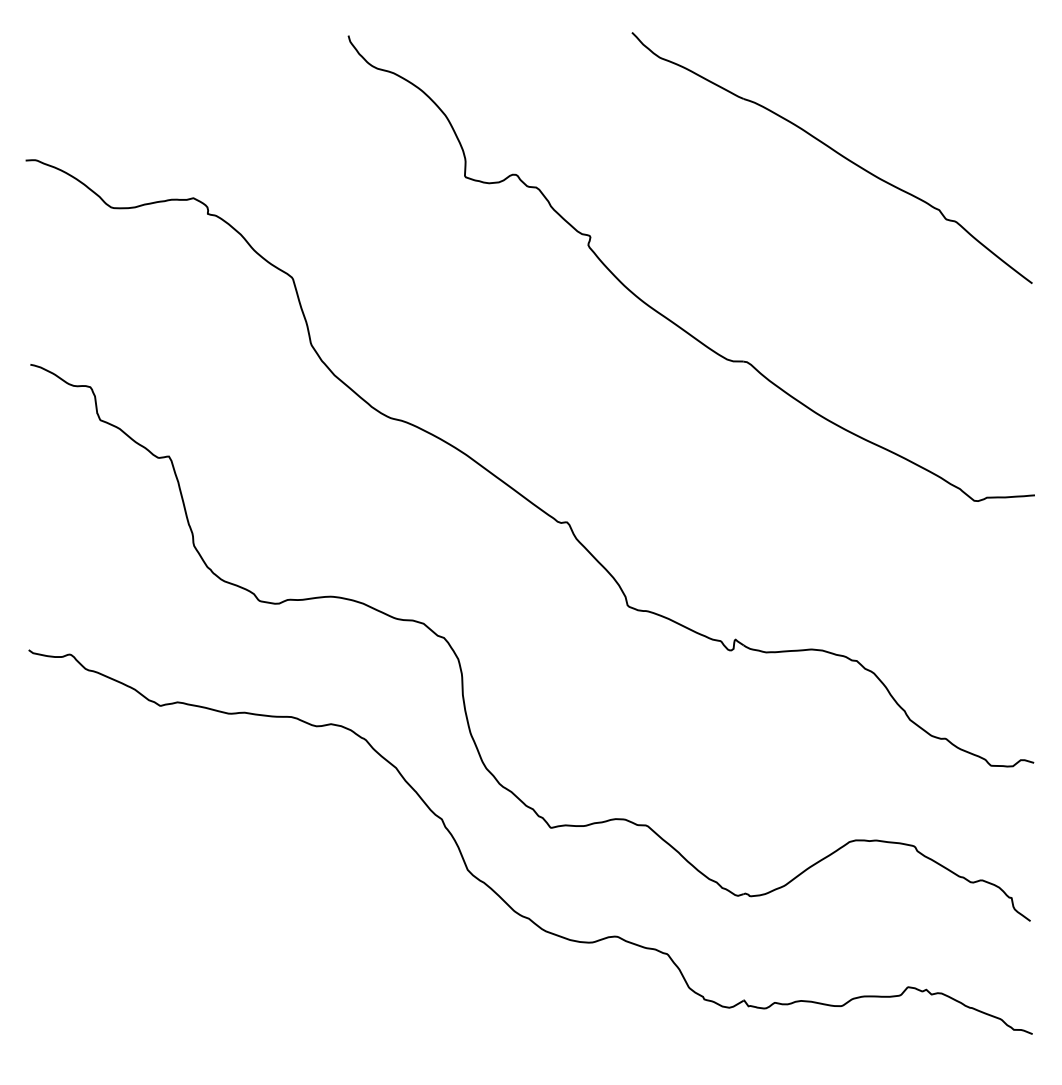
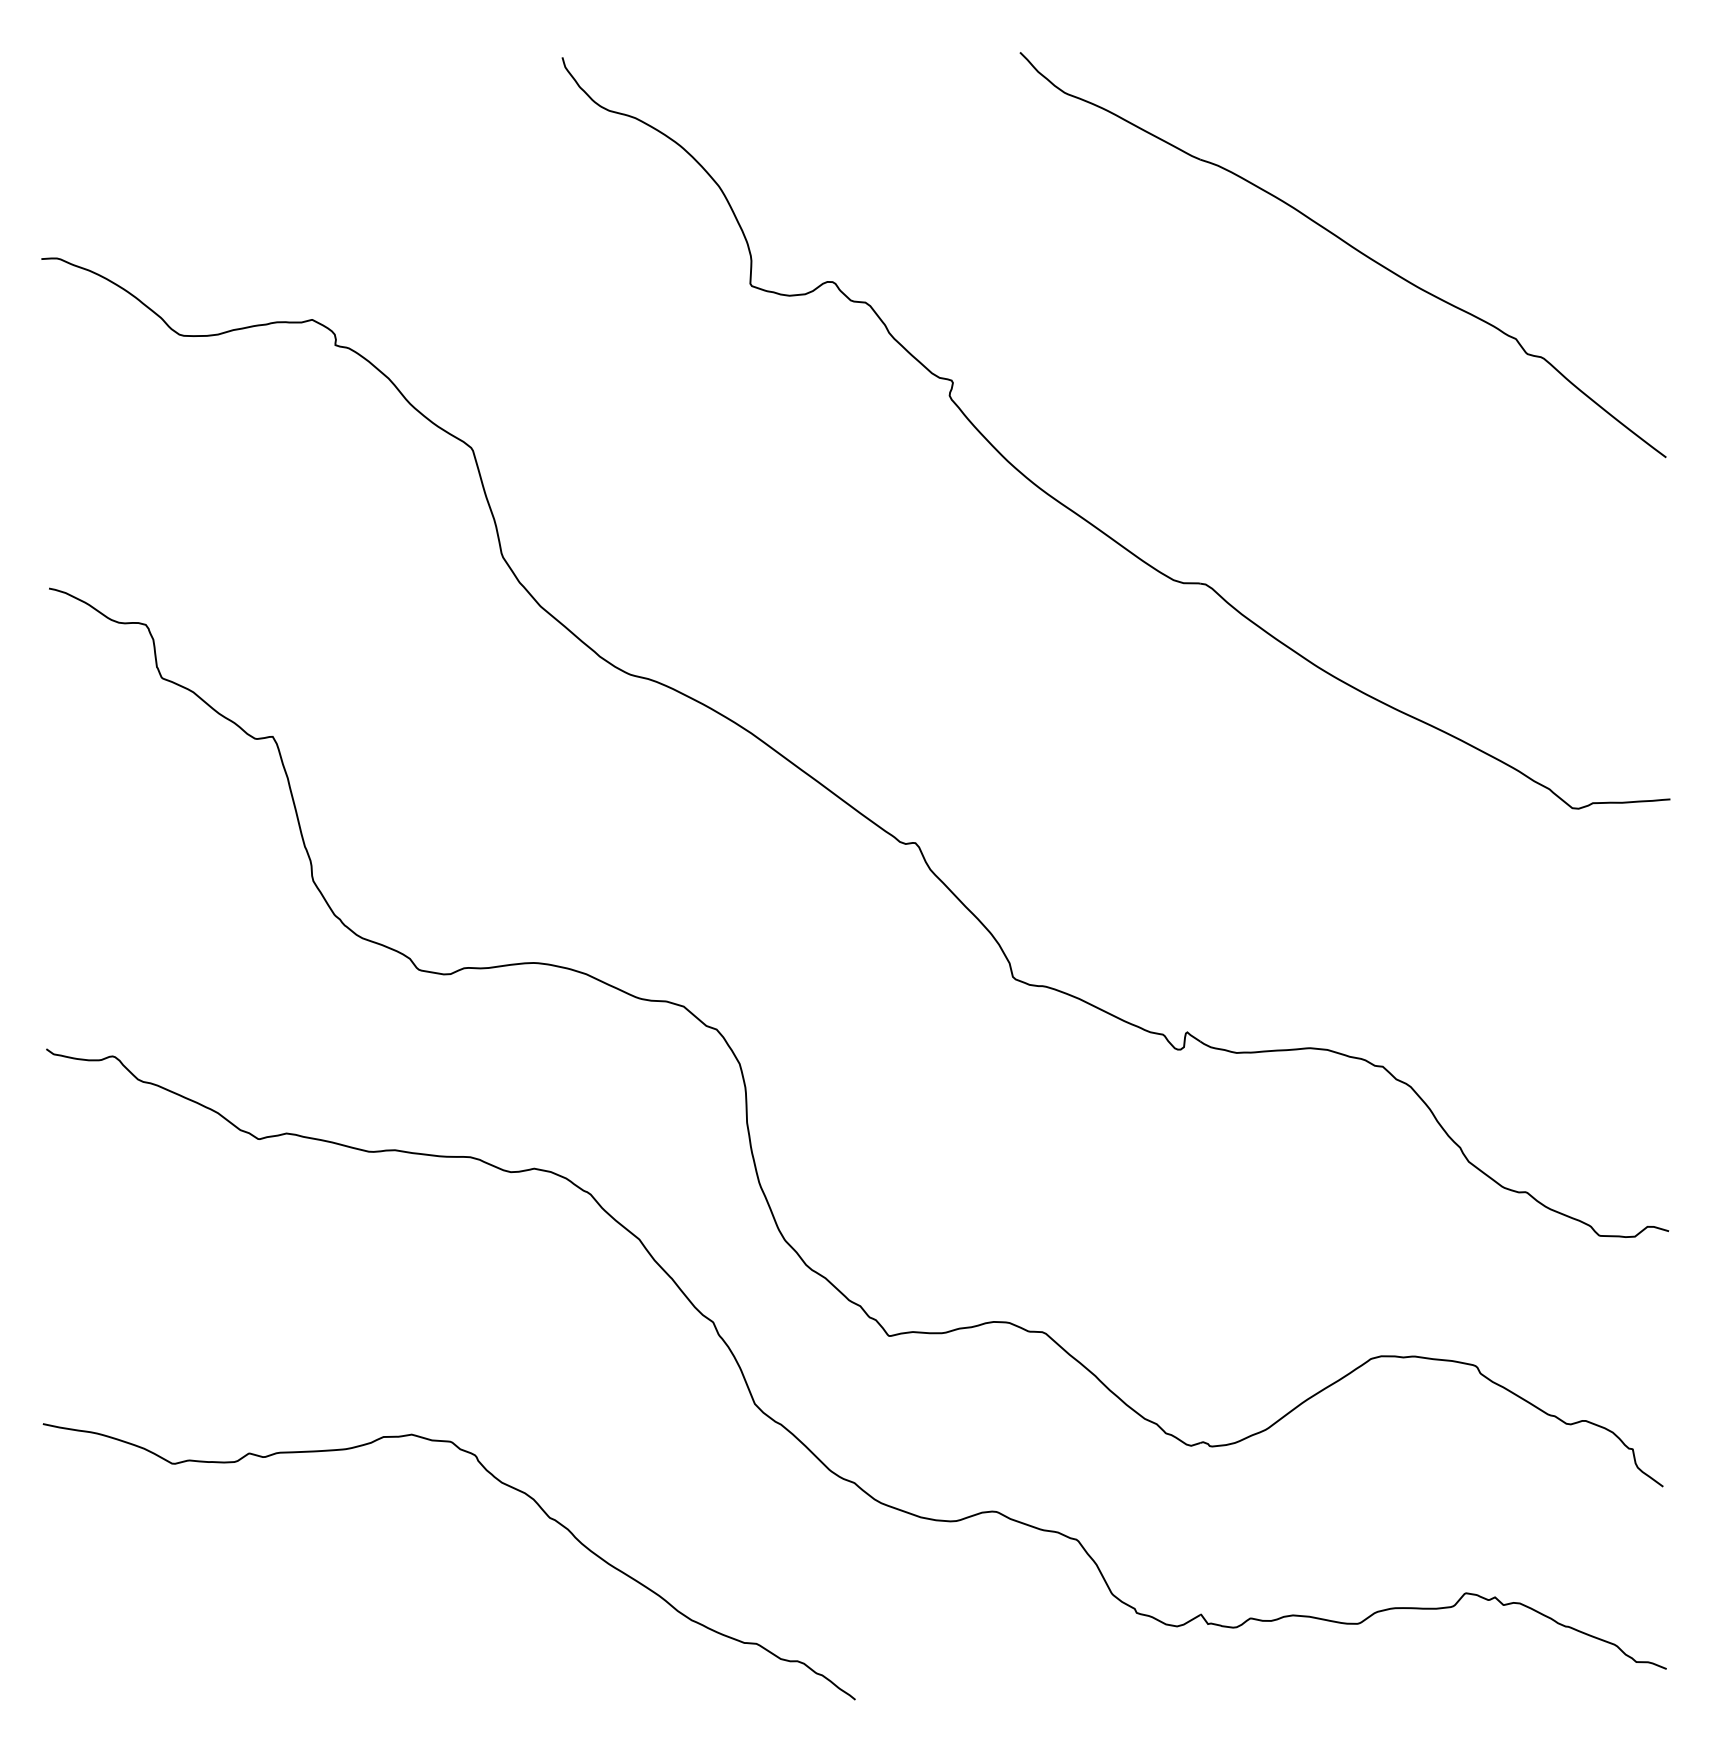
curve: (310, 919) -> (501, 1483), added

